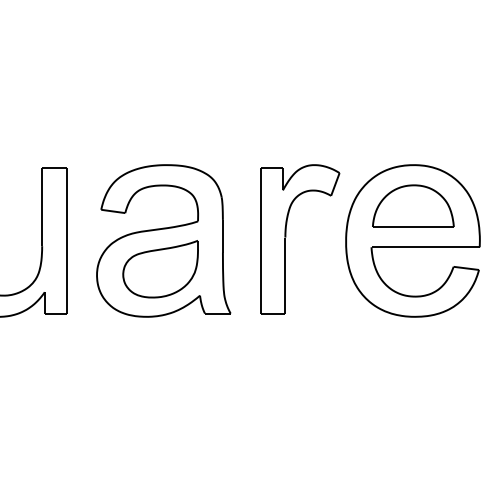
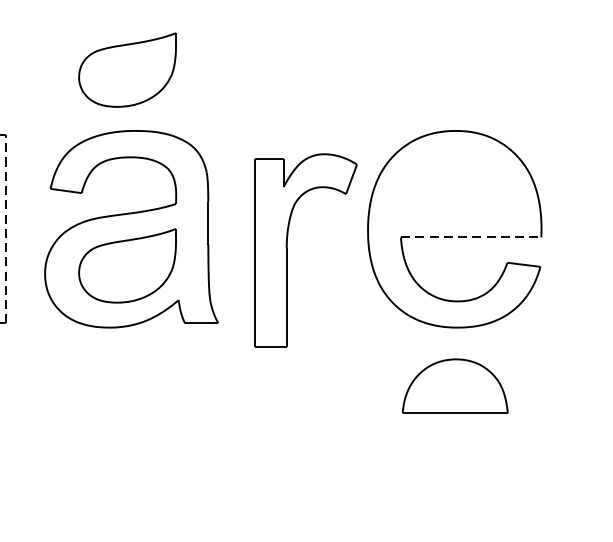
part: (160, 118) -> (127, 70), added
part: (413, 205) -> (455, 385), moved
part: (286, 237) -> (288, 248), moved
line: (66, 241) -> (5, 229), solid -> dashed
line: (426, 247) -> (472, 237), solid -> dashed

